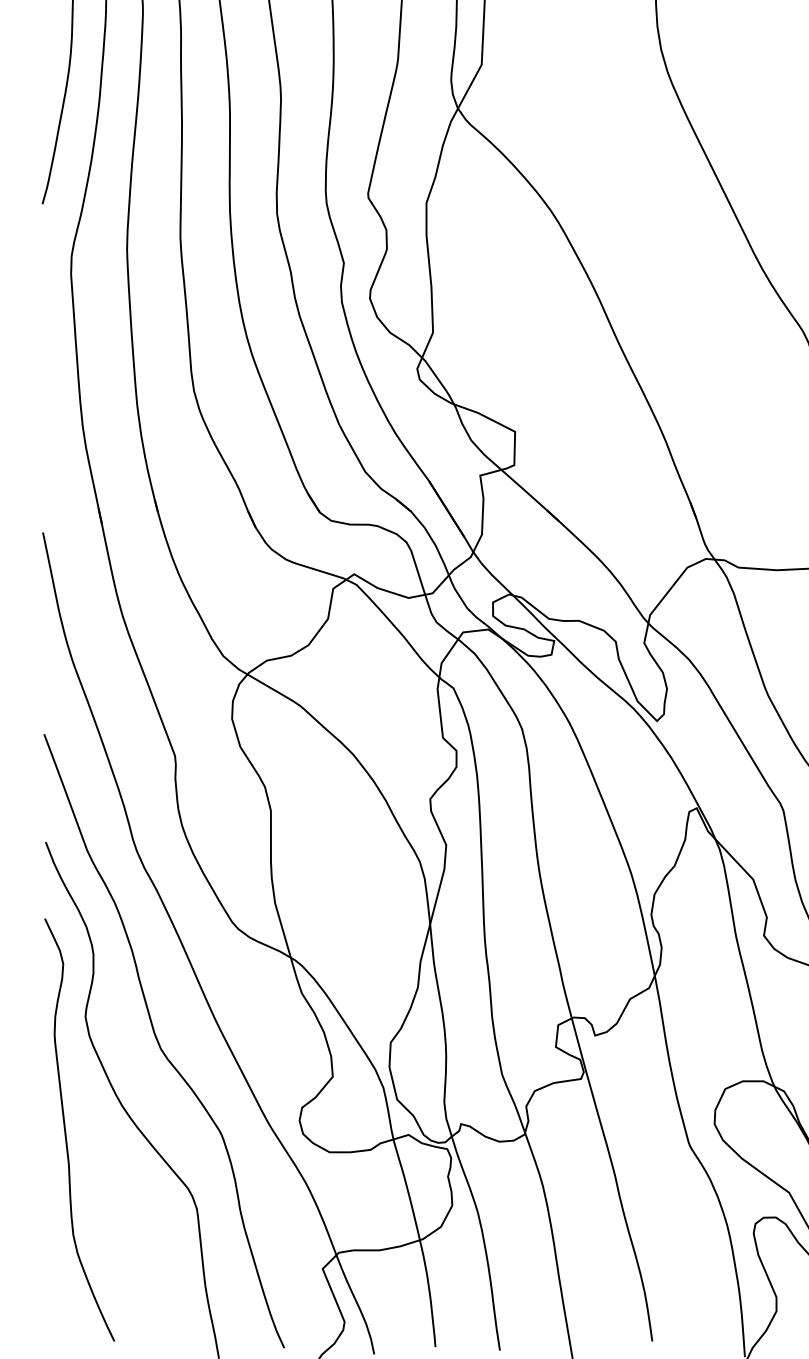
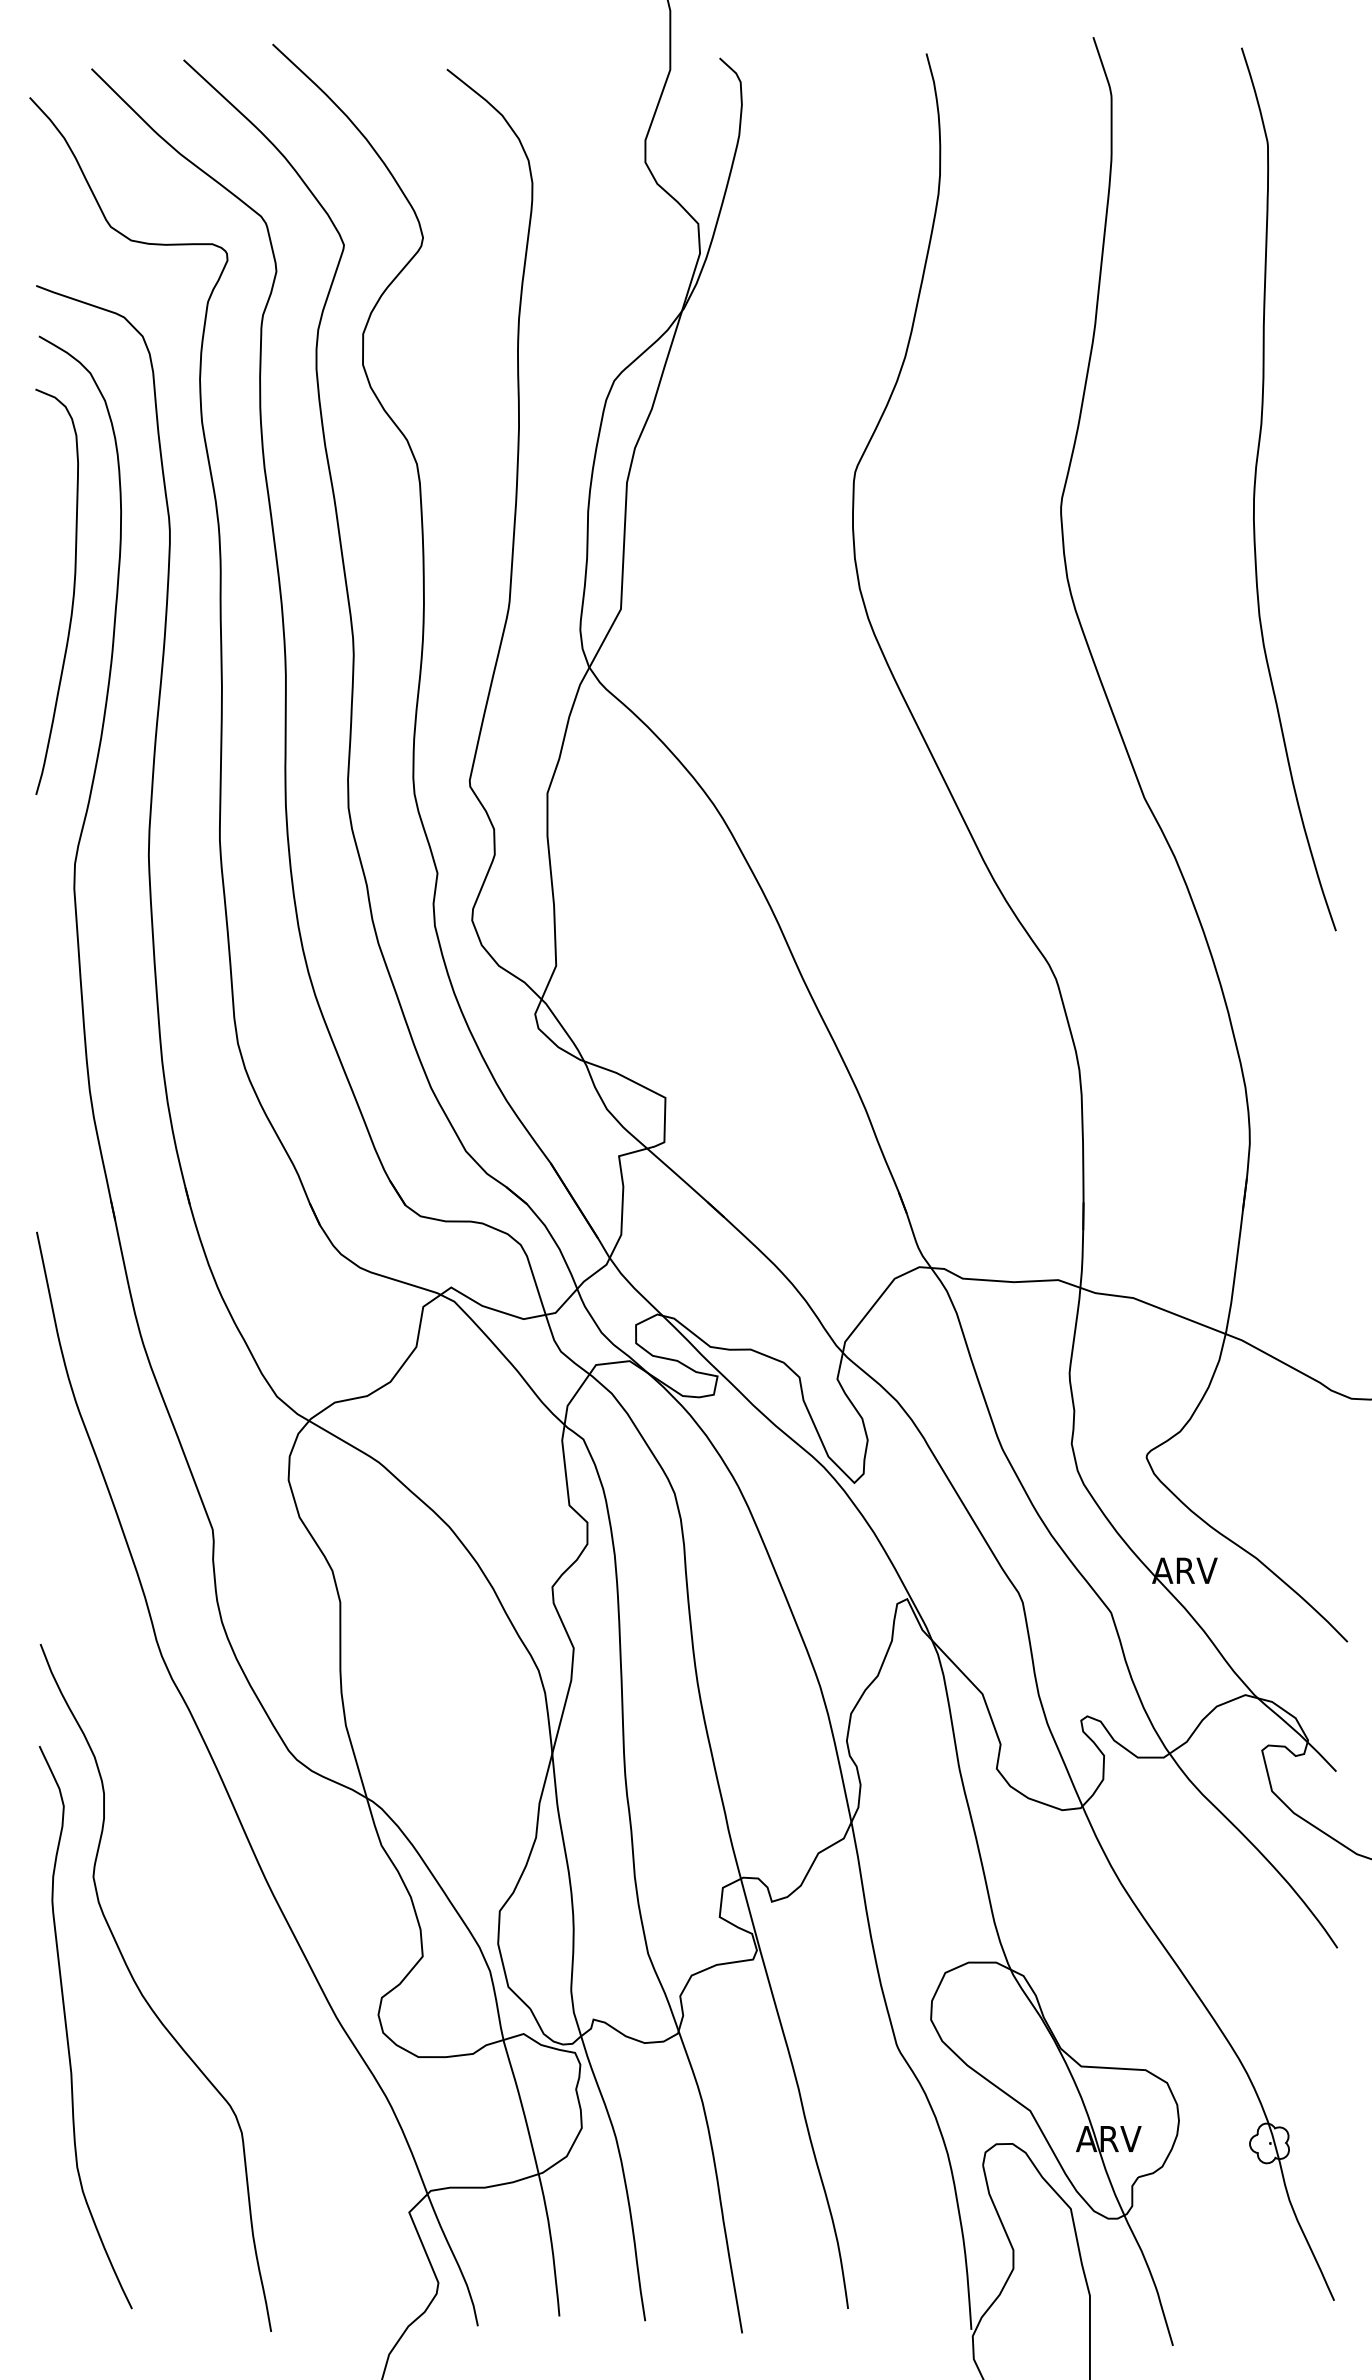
curve: (159, 1042) -> (191, 1910), removed

